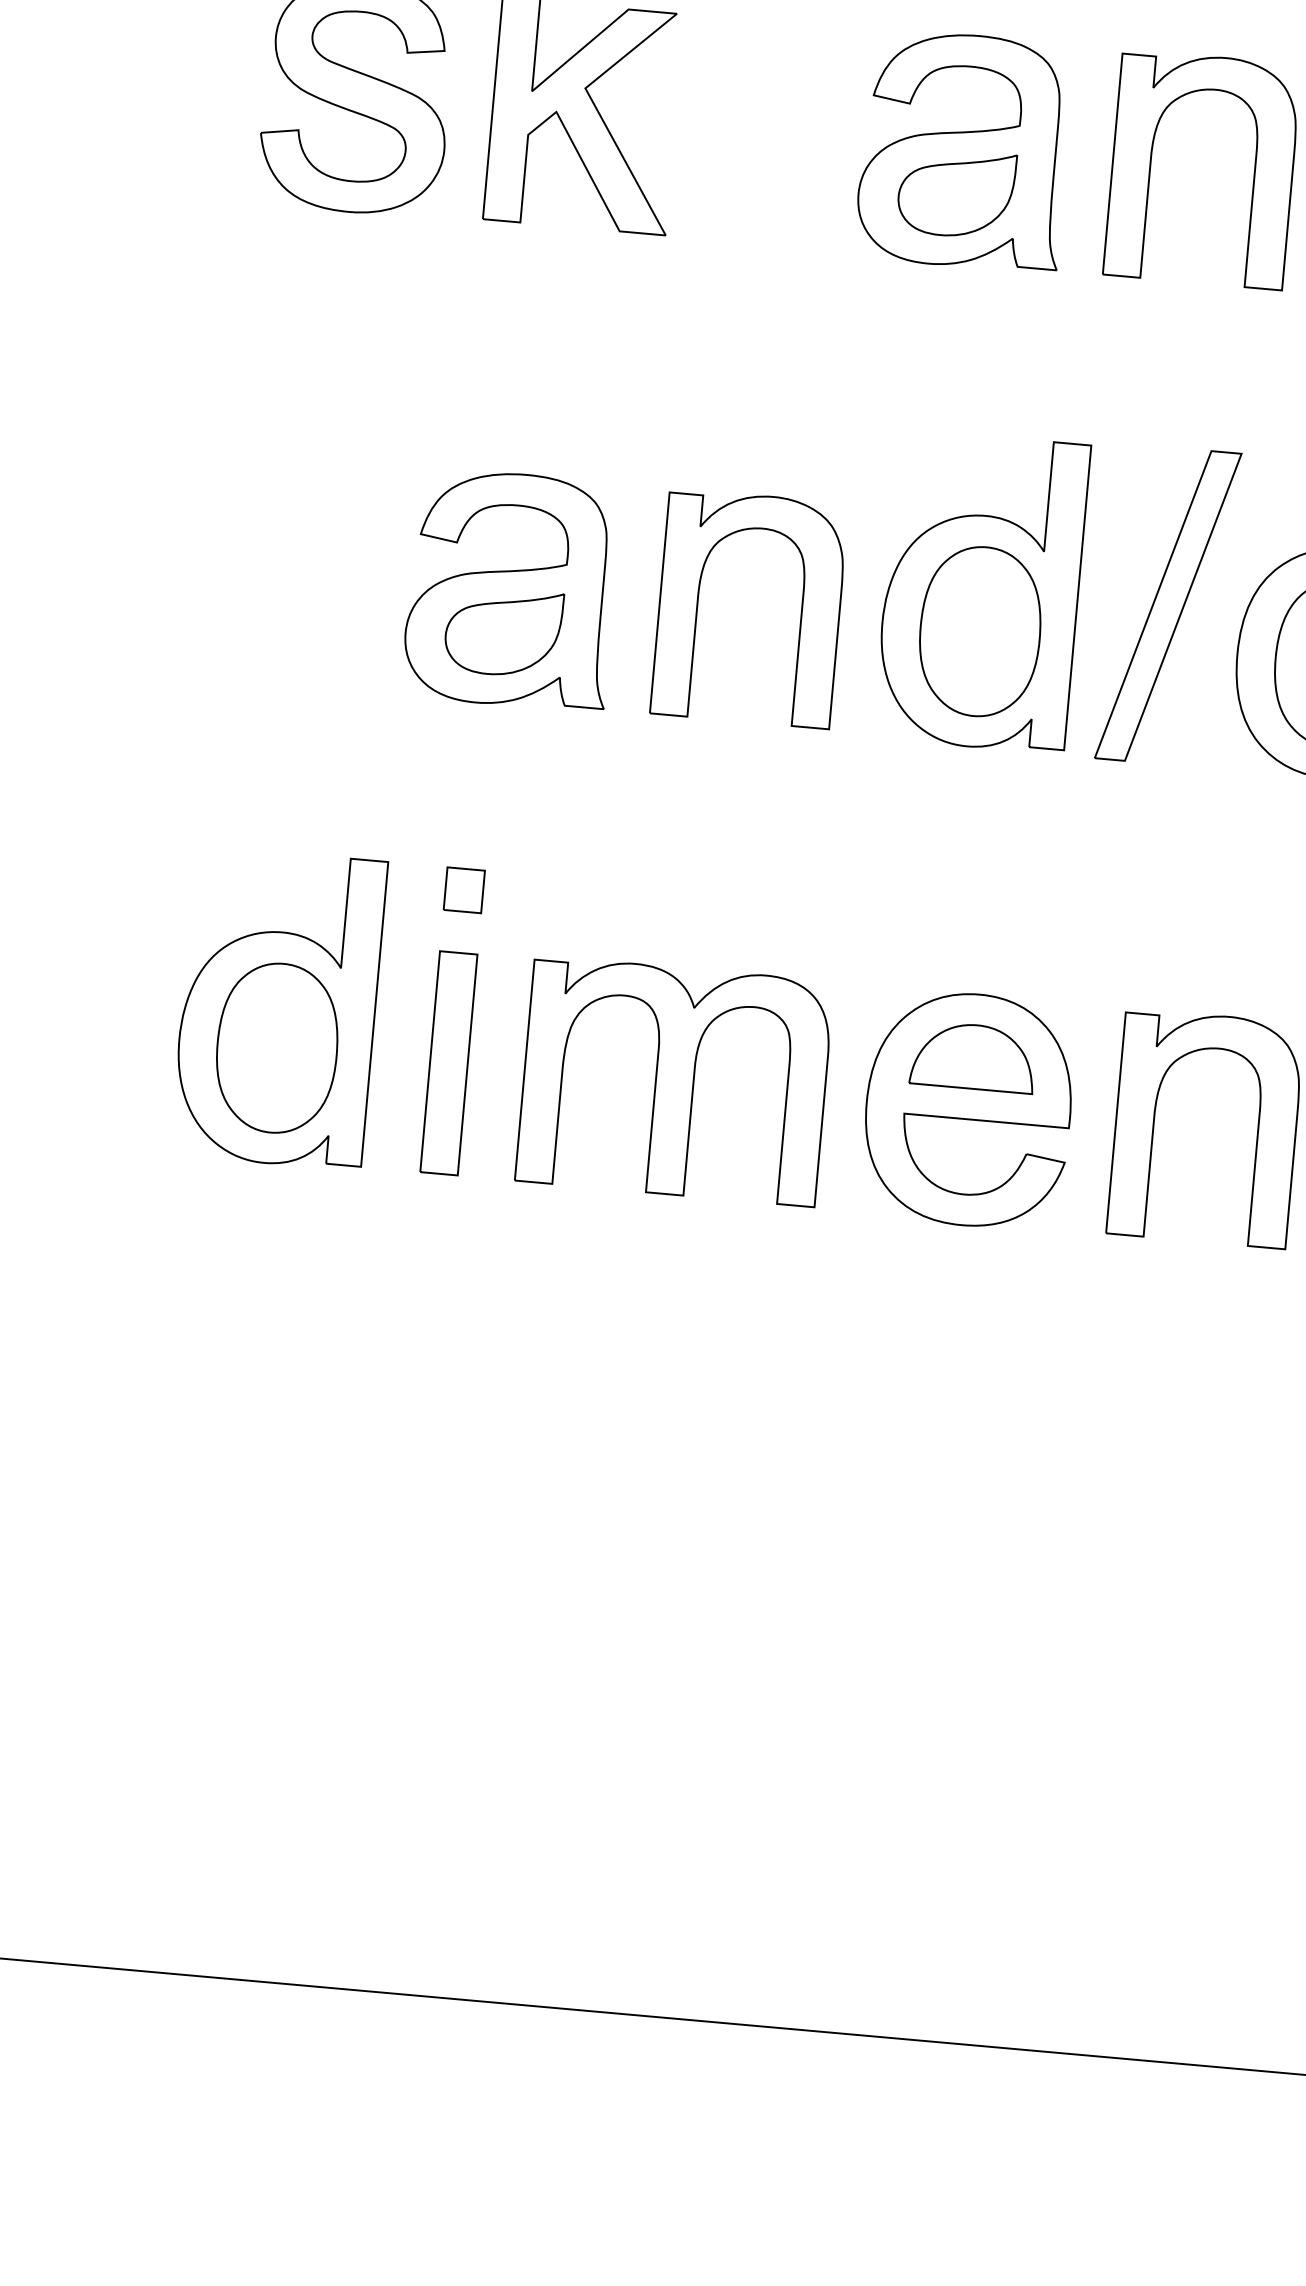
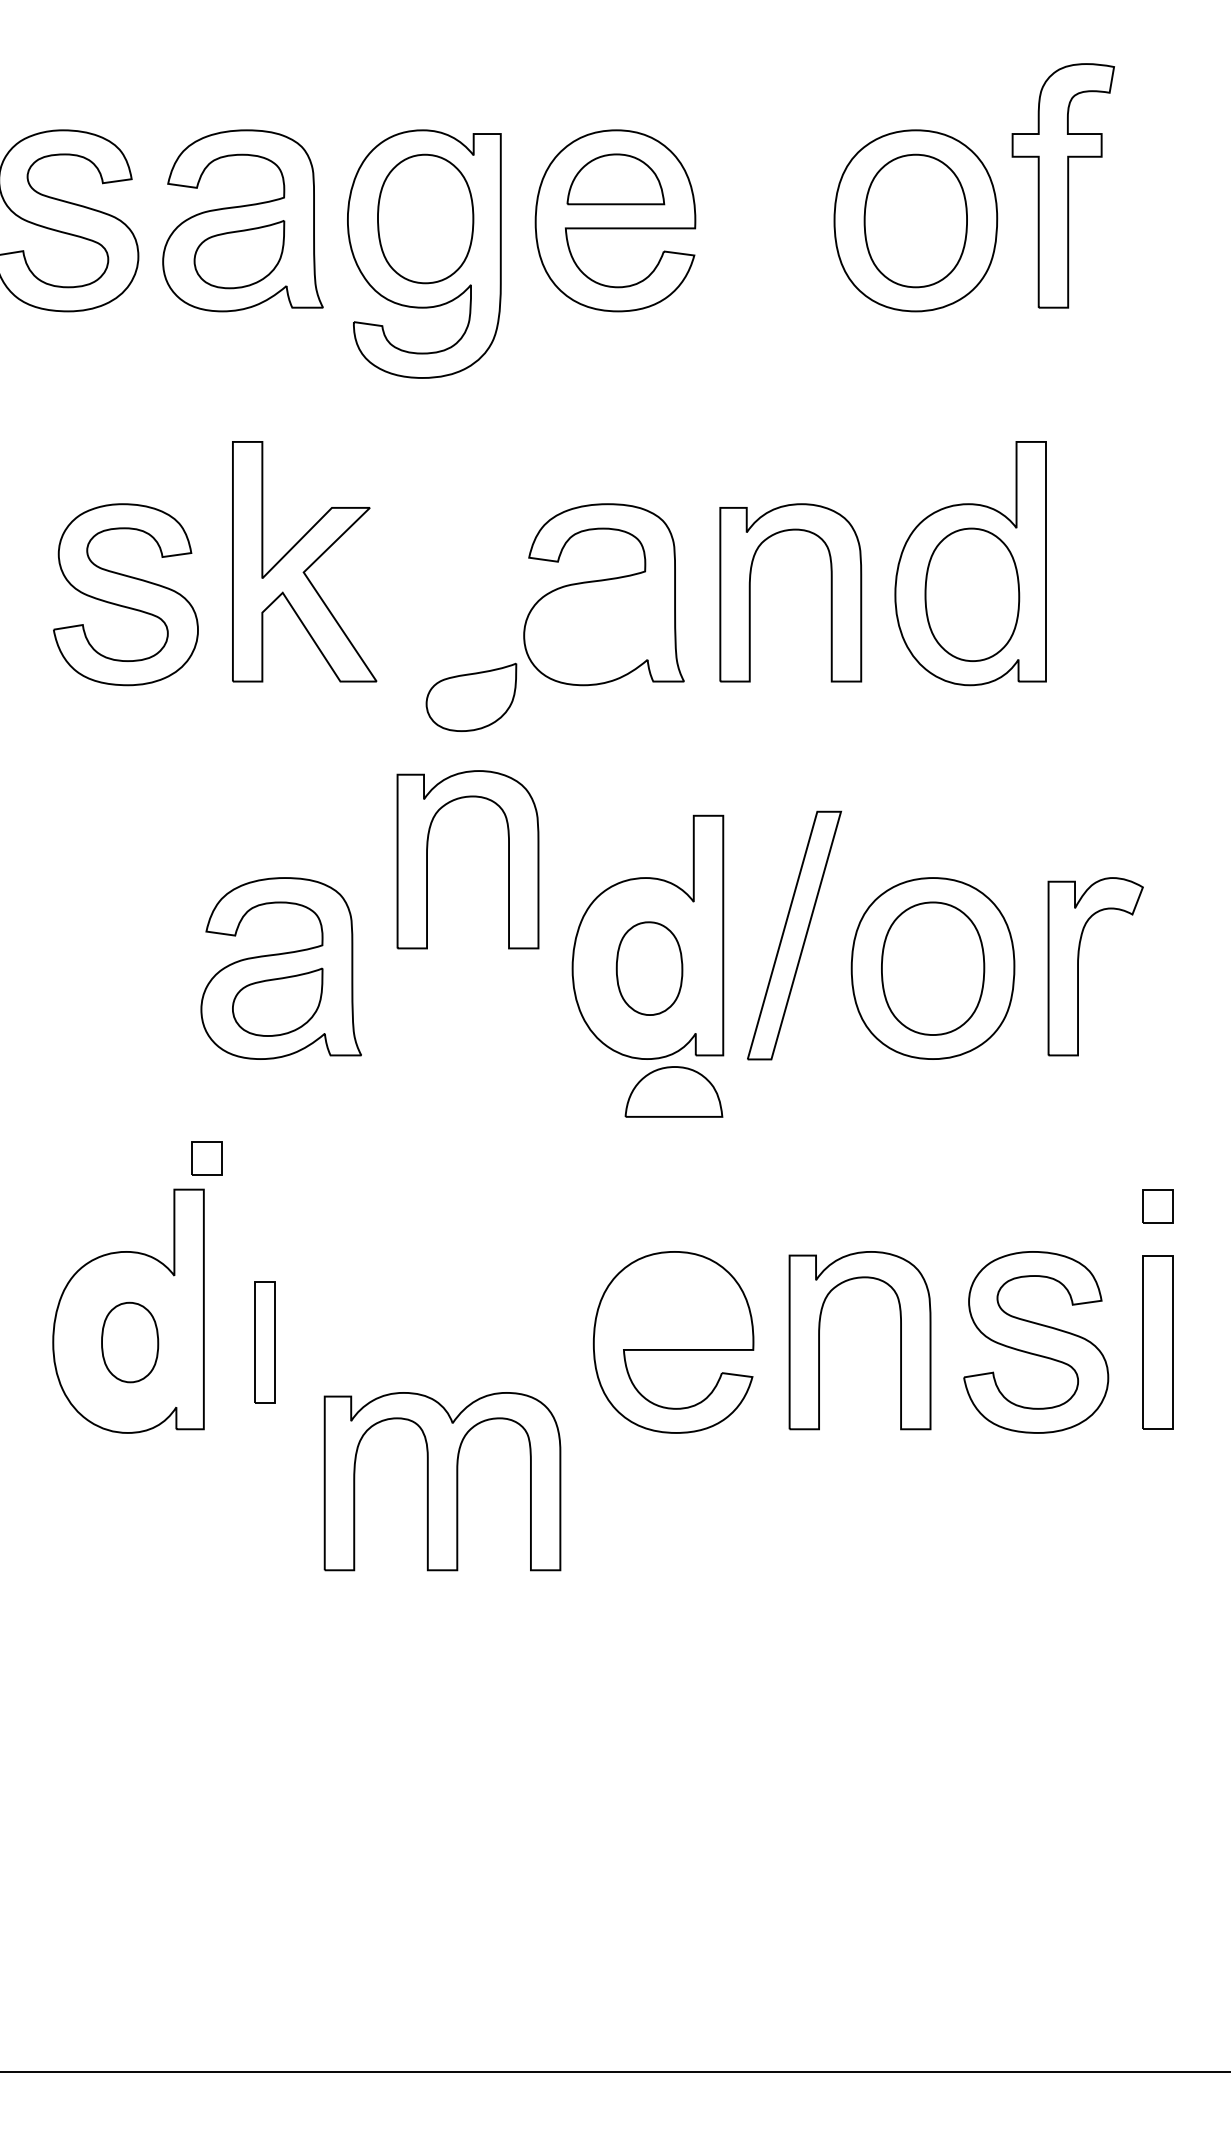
part: (956, 192) -> (471, 696), moved
part: (698, 603) -> (427, 859), moved
part: (980, 631) -> (649, 968), size x0.7
part: (463, 890) -> (206, 1158), moved
part: (276, 1048) -> (129, 1342), size x0.6
part: (973, 1056) -> (673, 1091), moved
part: (448, 1063) -> (264, 1342), size x0.7
part: (674, 1081) -> (442, 1481), moved

